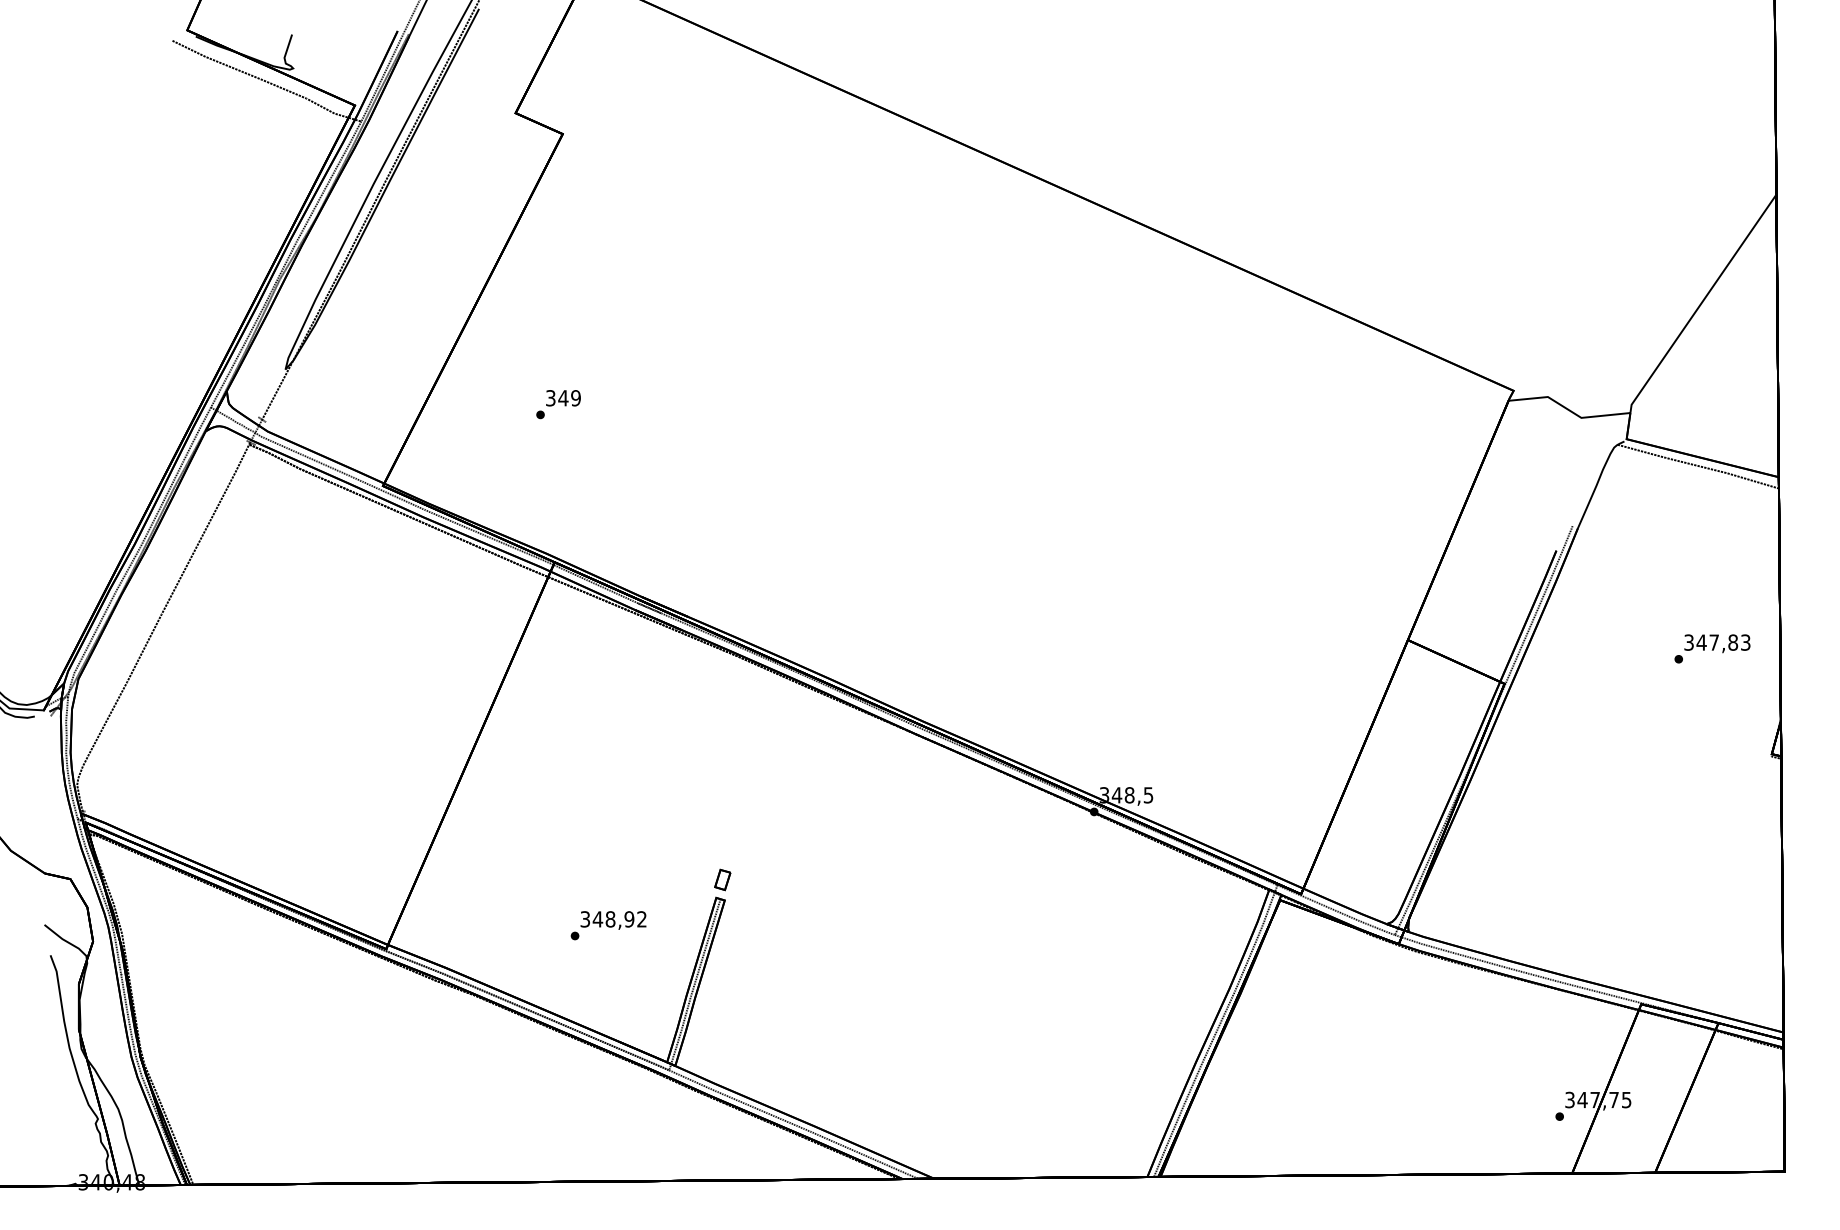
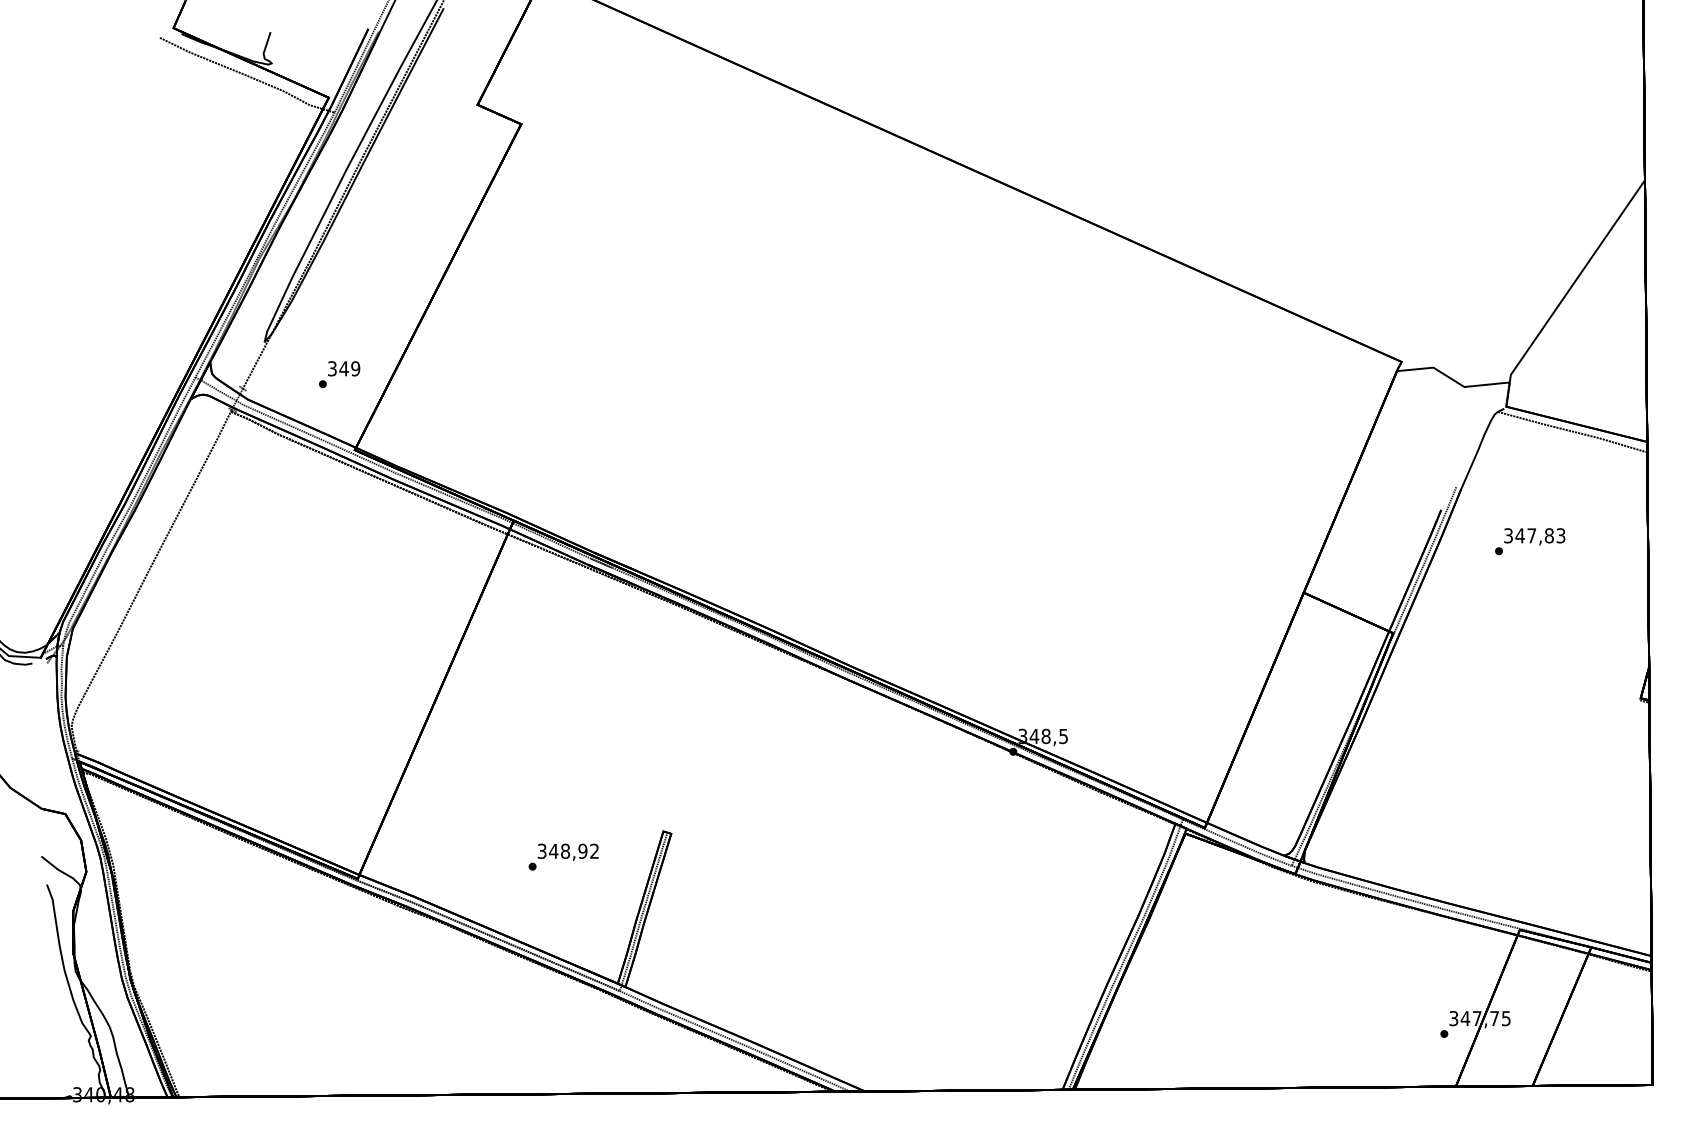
text: (558, 404) -> (339, 374), moved
text: (1712, 648) -> (1530, 541), moved
part: (722, 879) -> (669, 814), removed

